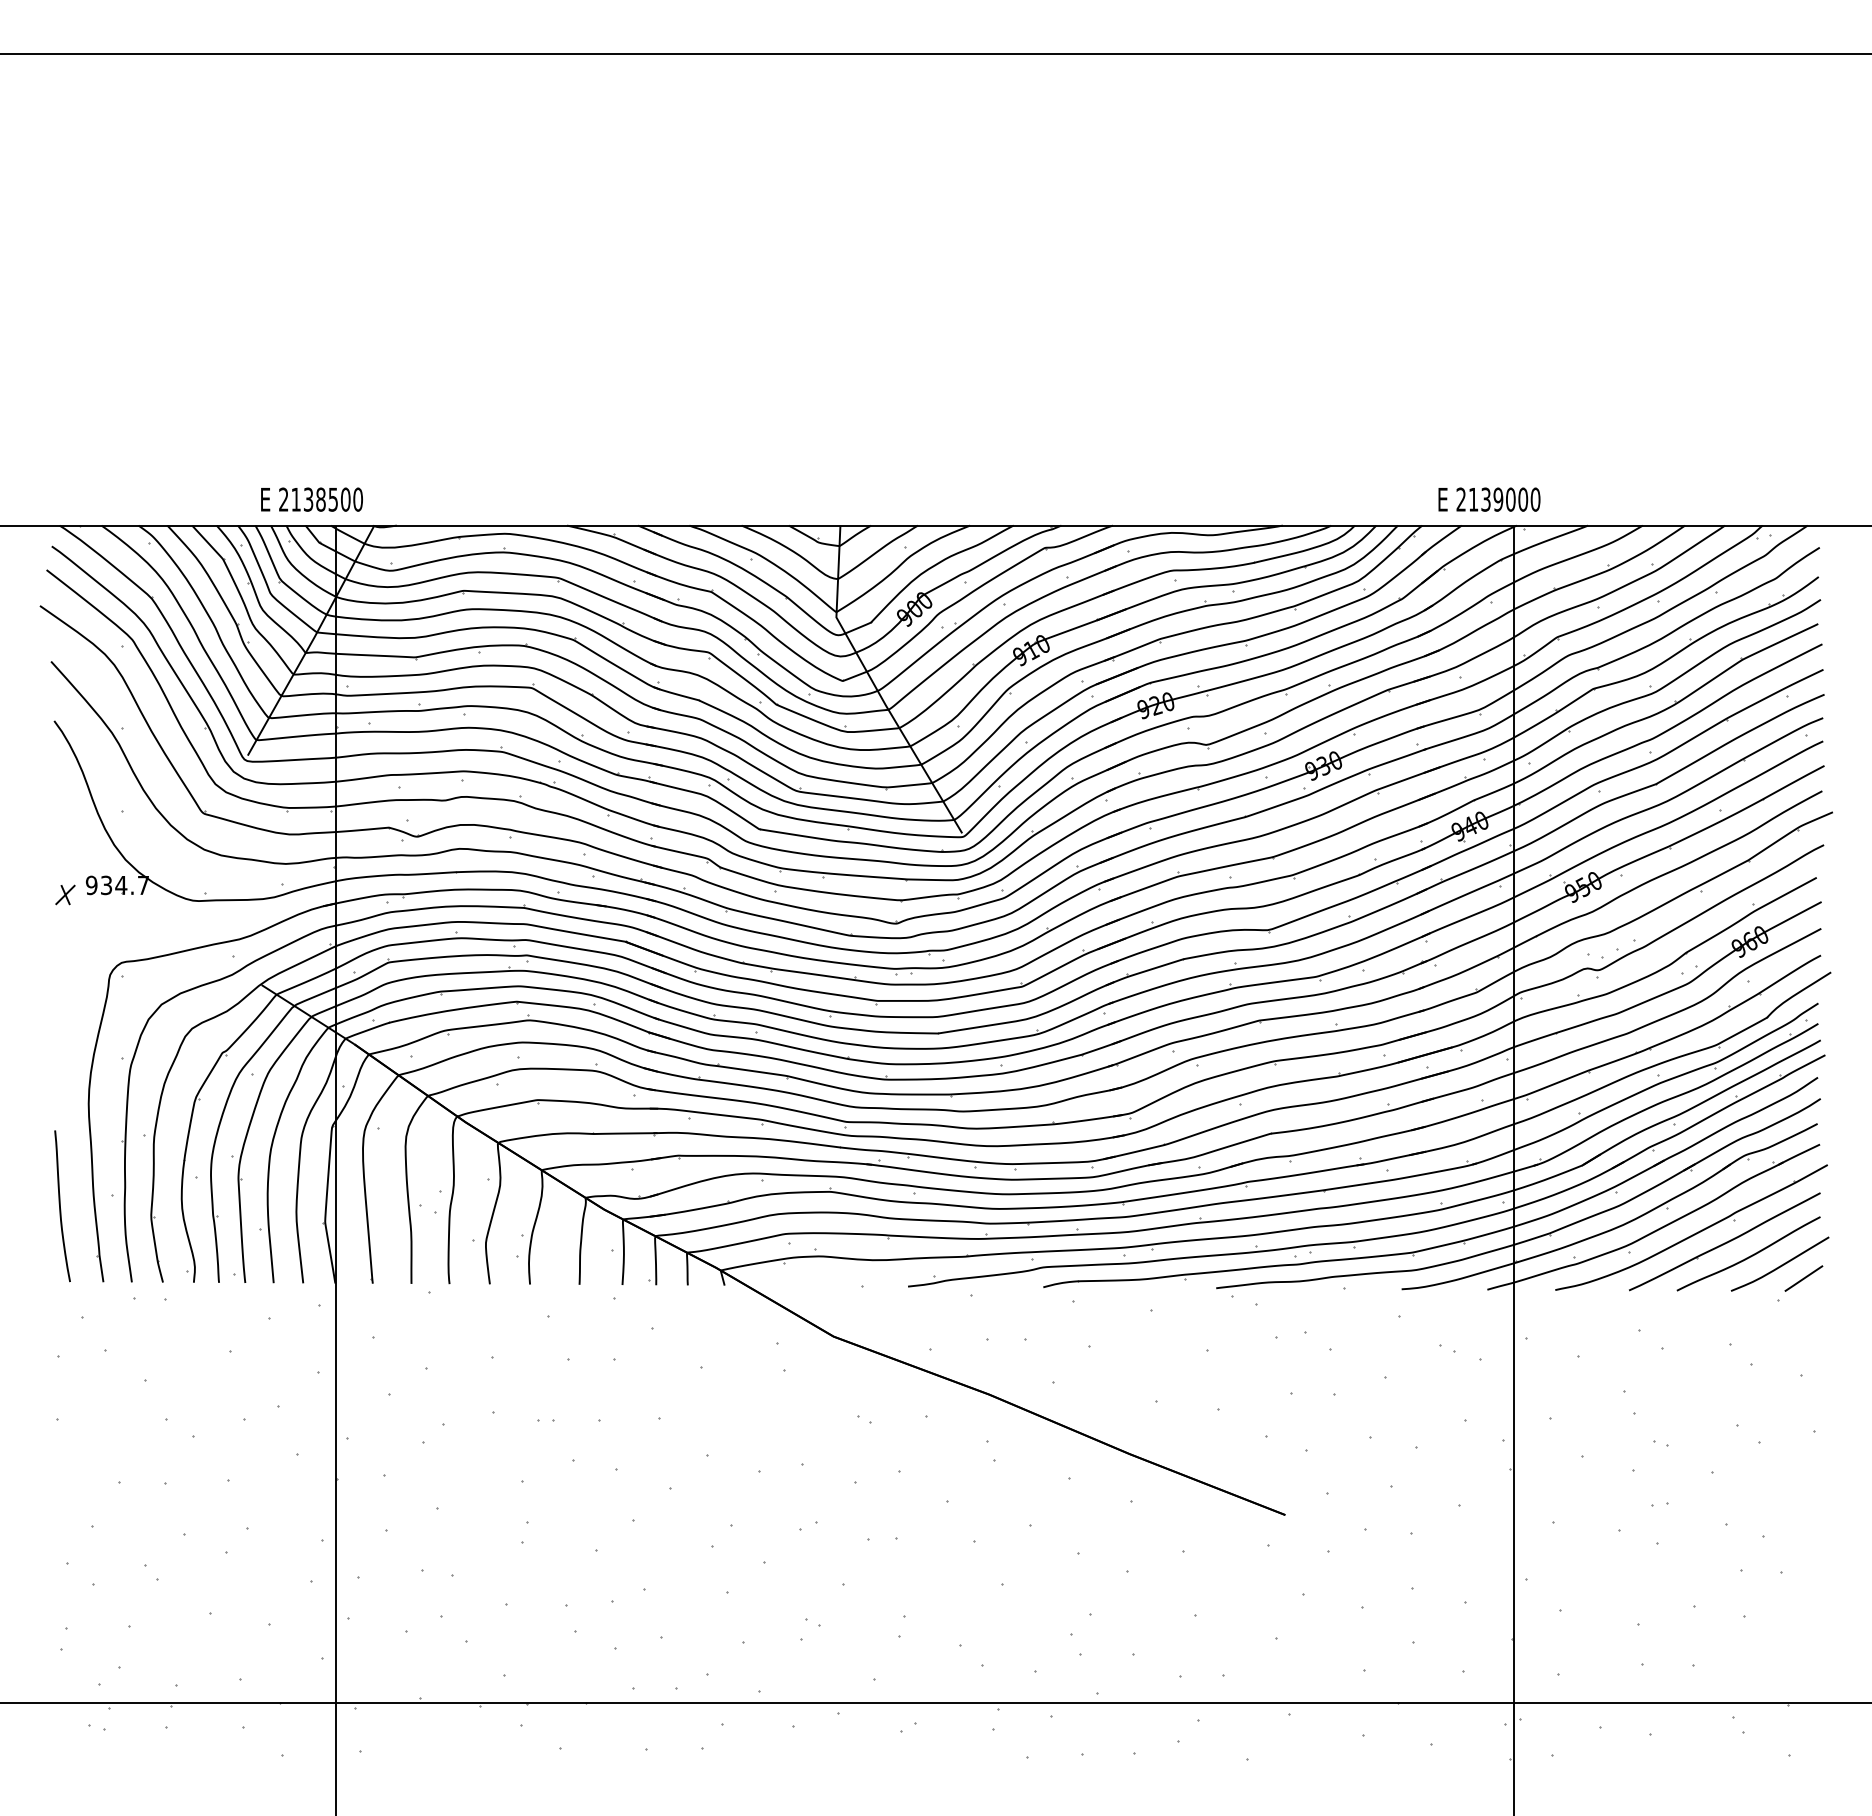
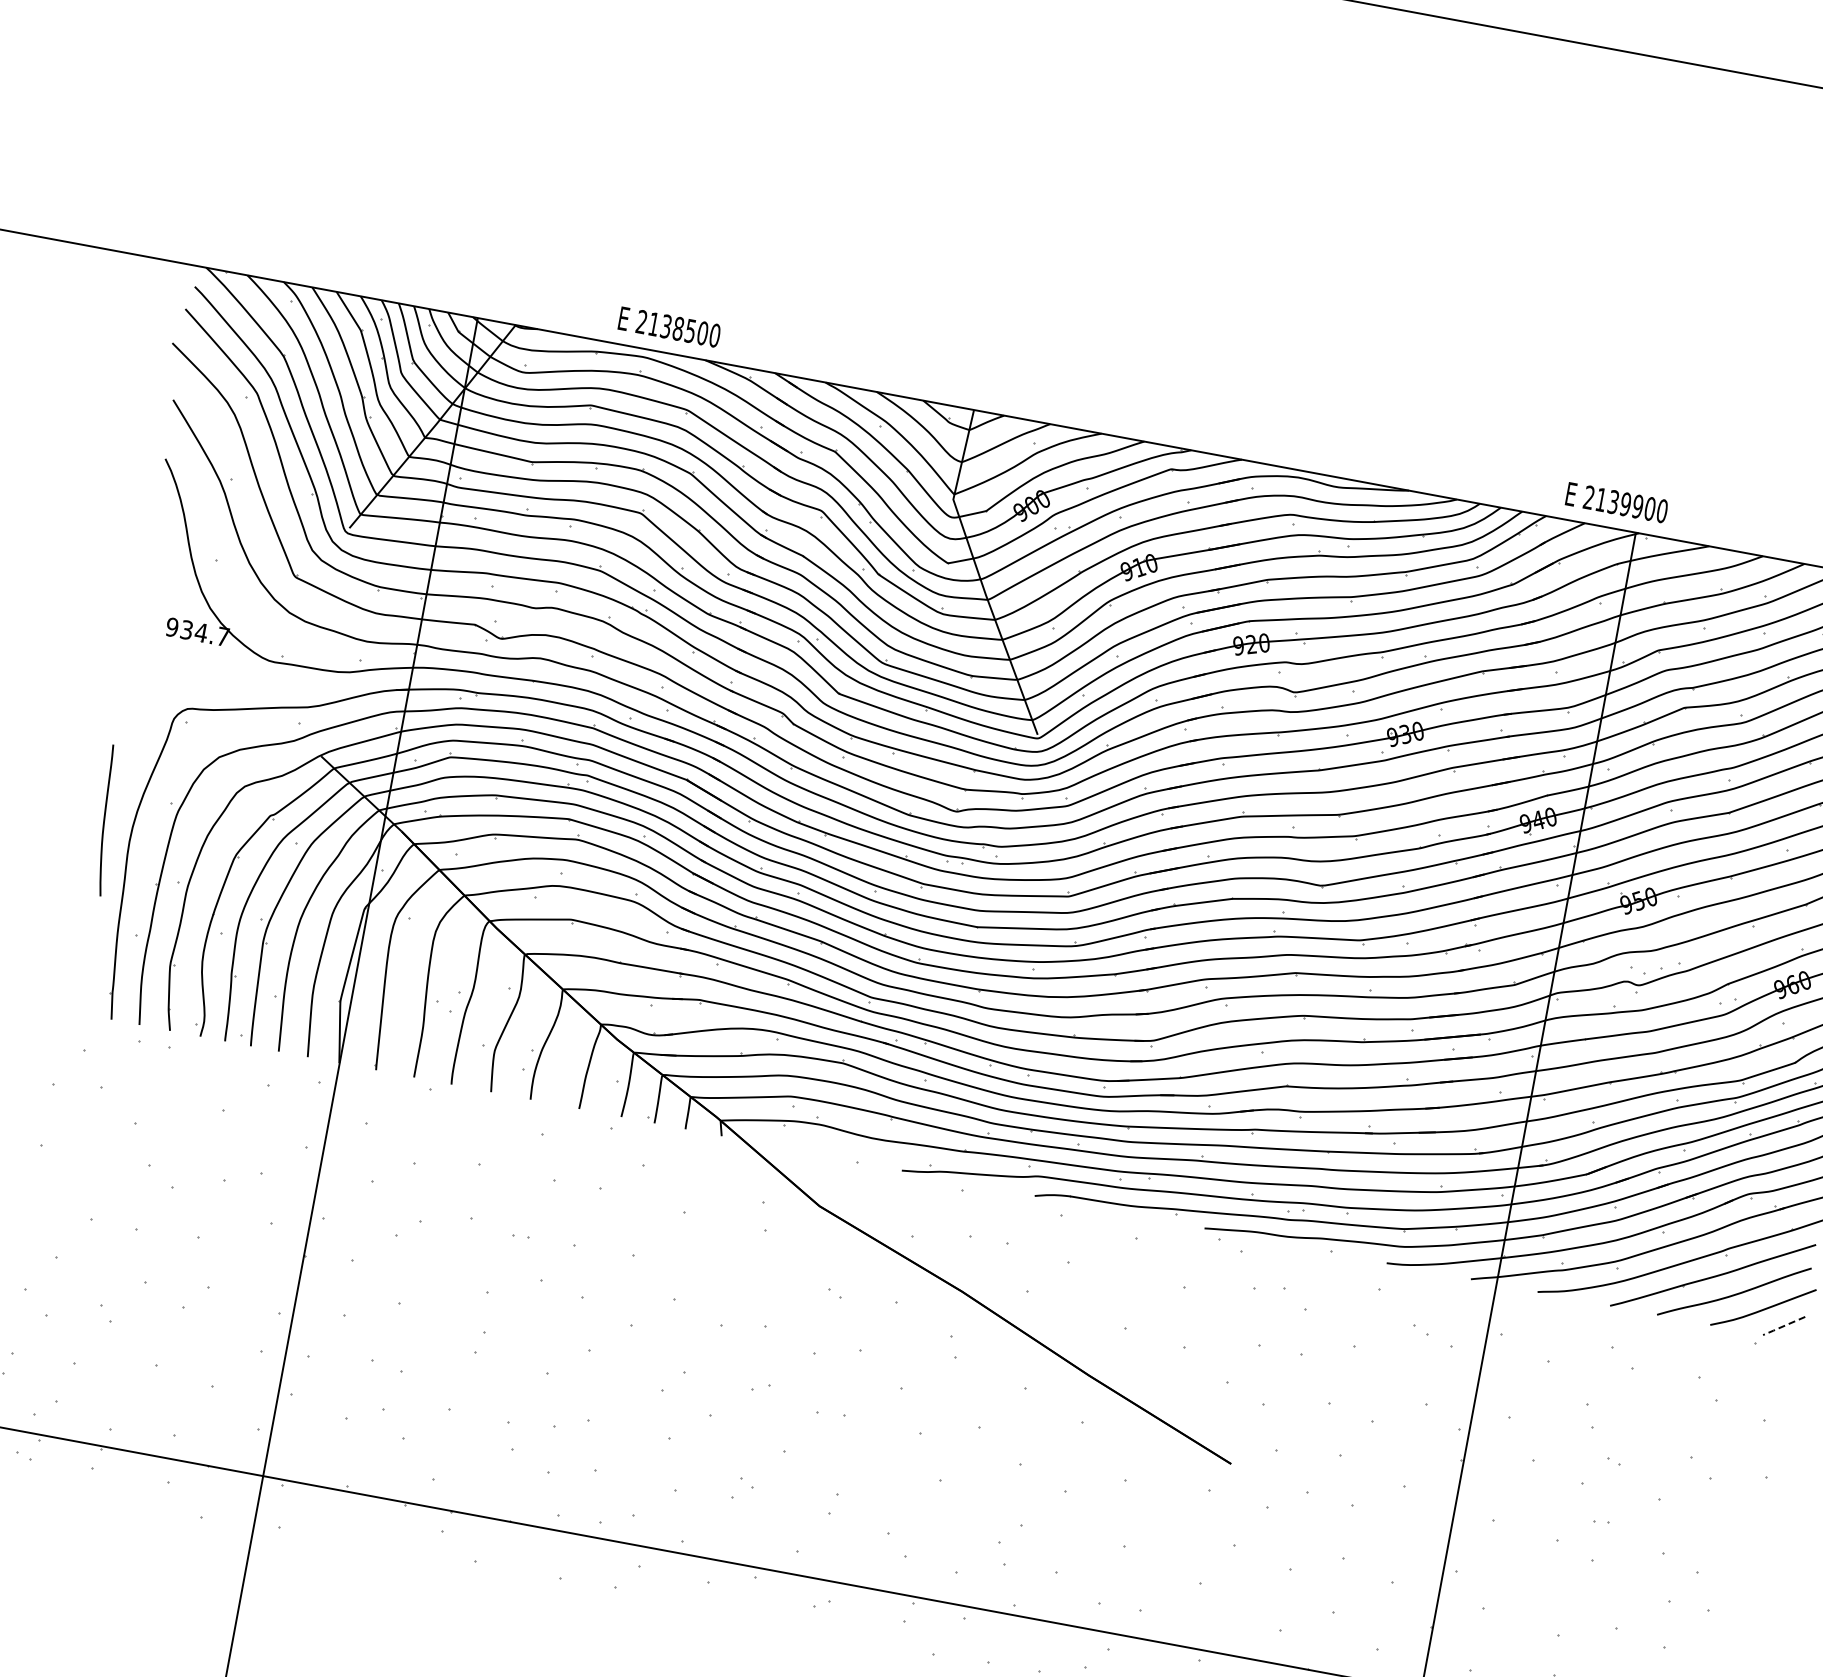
text: (311, 499) -> (669, 326), moved
text: (1510, 499) -> (1637, 506), 2139000 -> 2139900
part: (65, 894) -> (144, 631), removed
curve: (60, 1206) -> (104, 820), moved
line: (1803, 1278) -> (1783, 1325), solid -> dashed

